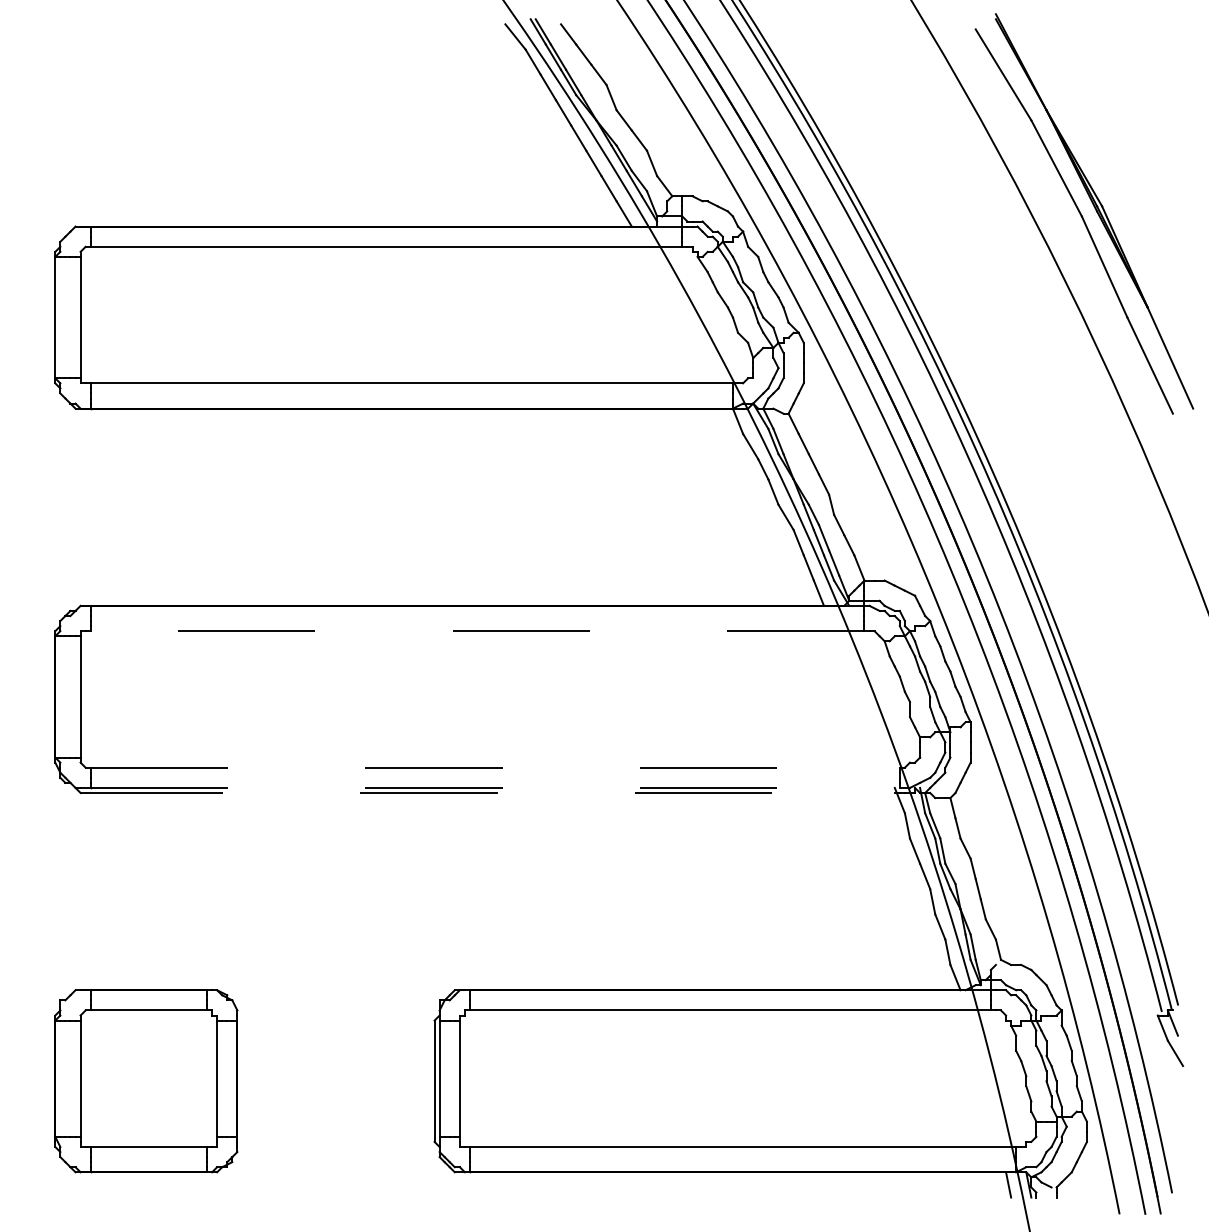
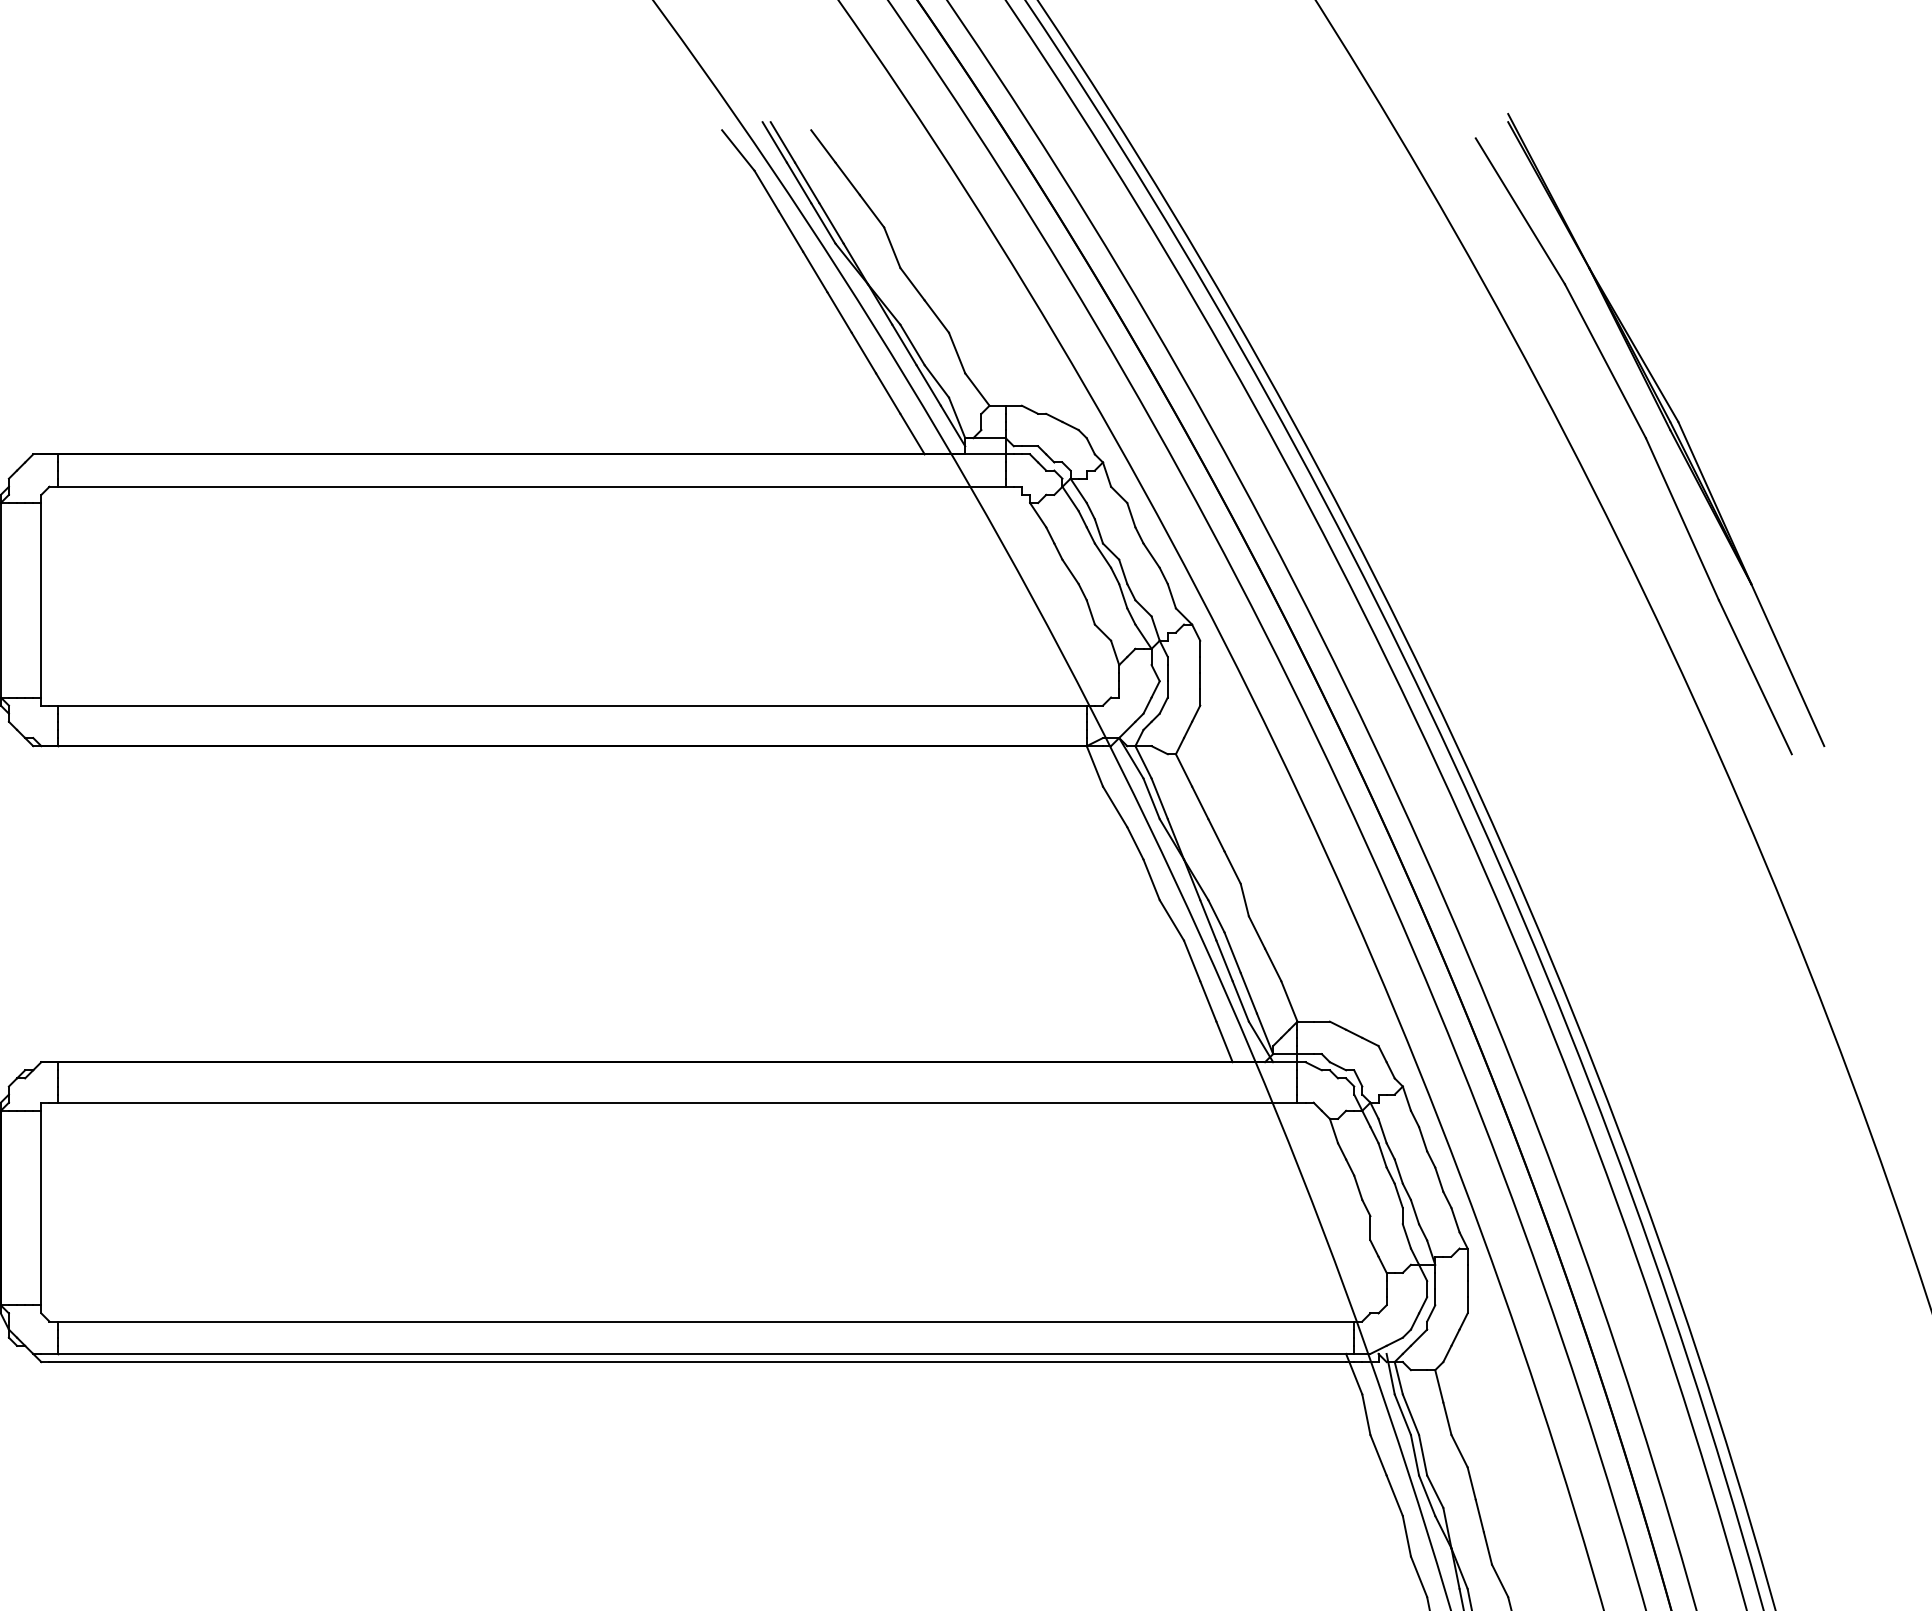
line: (477, 631) -> (677, 1103), dashed -> solid
line: (495, 767) -> (706, 1321), dashed -> solid
line: (495, 787) -> (706, 1353), dashed -> solid
line: (490, 793) -> (698, 1362), dashed -> solid

